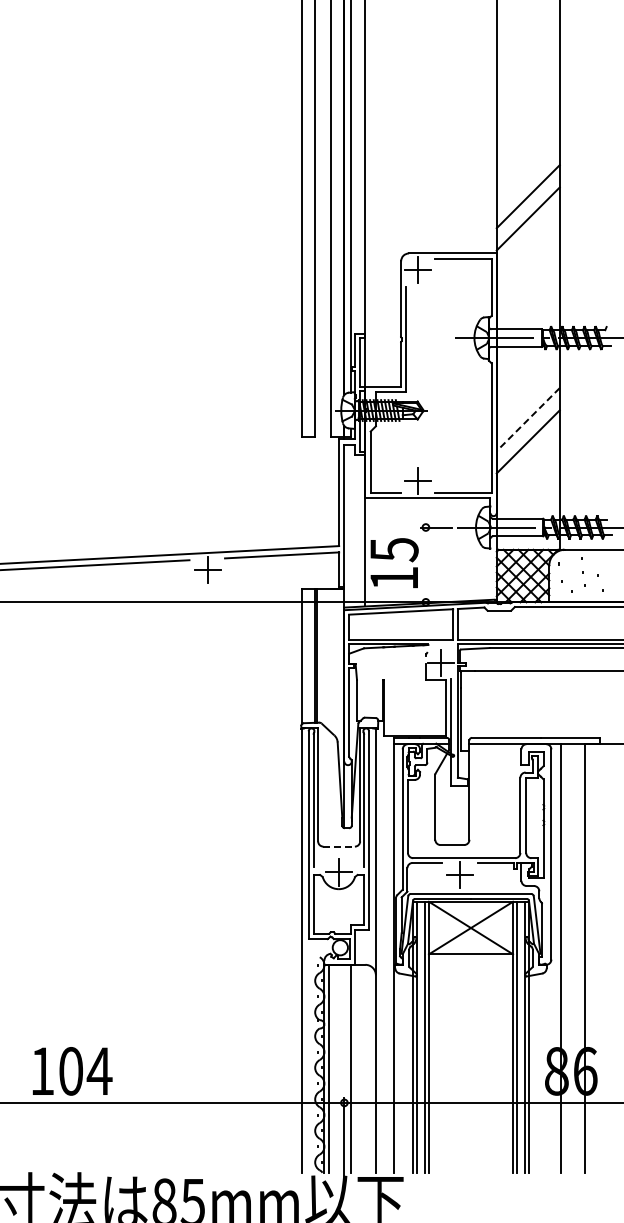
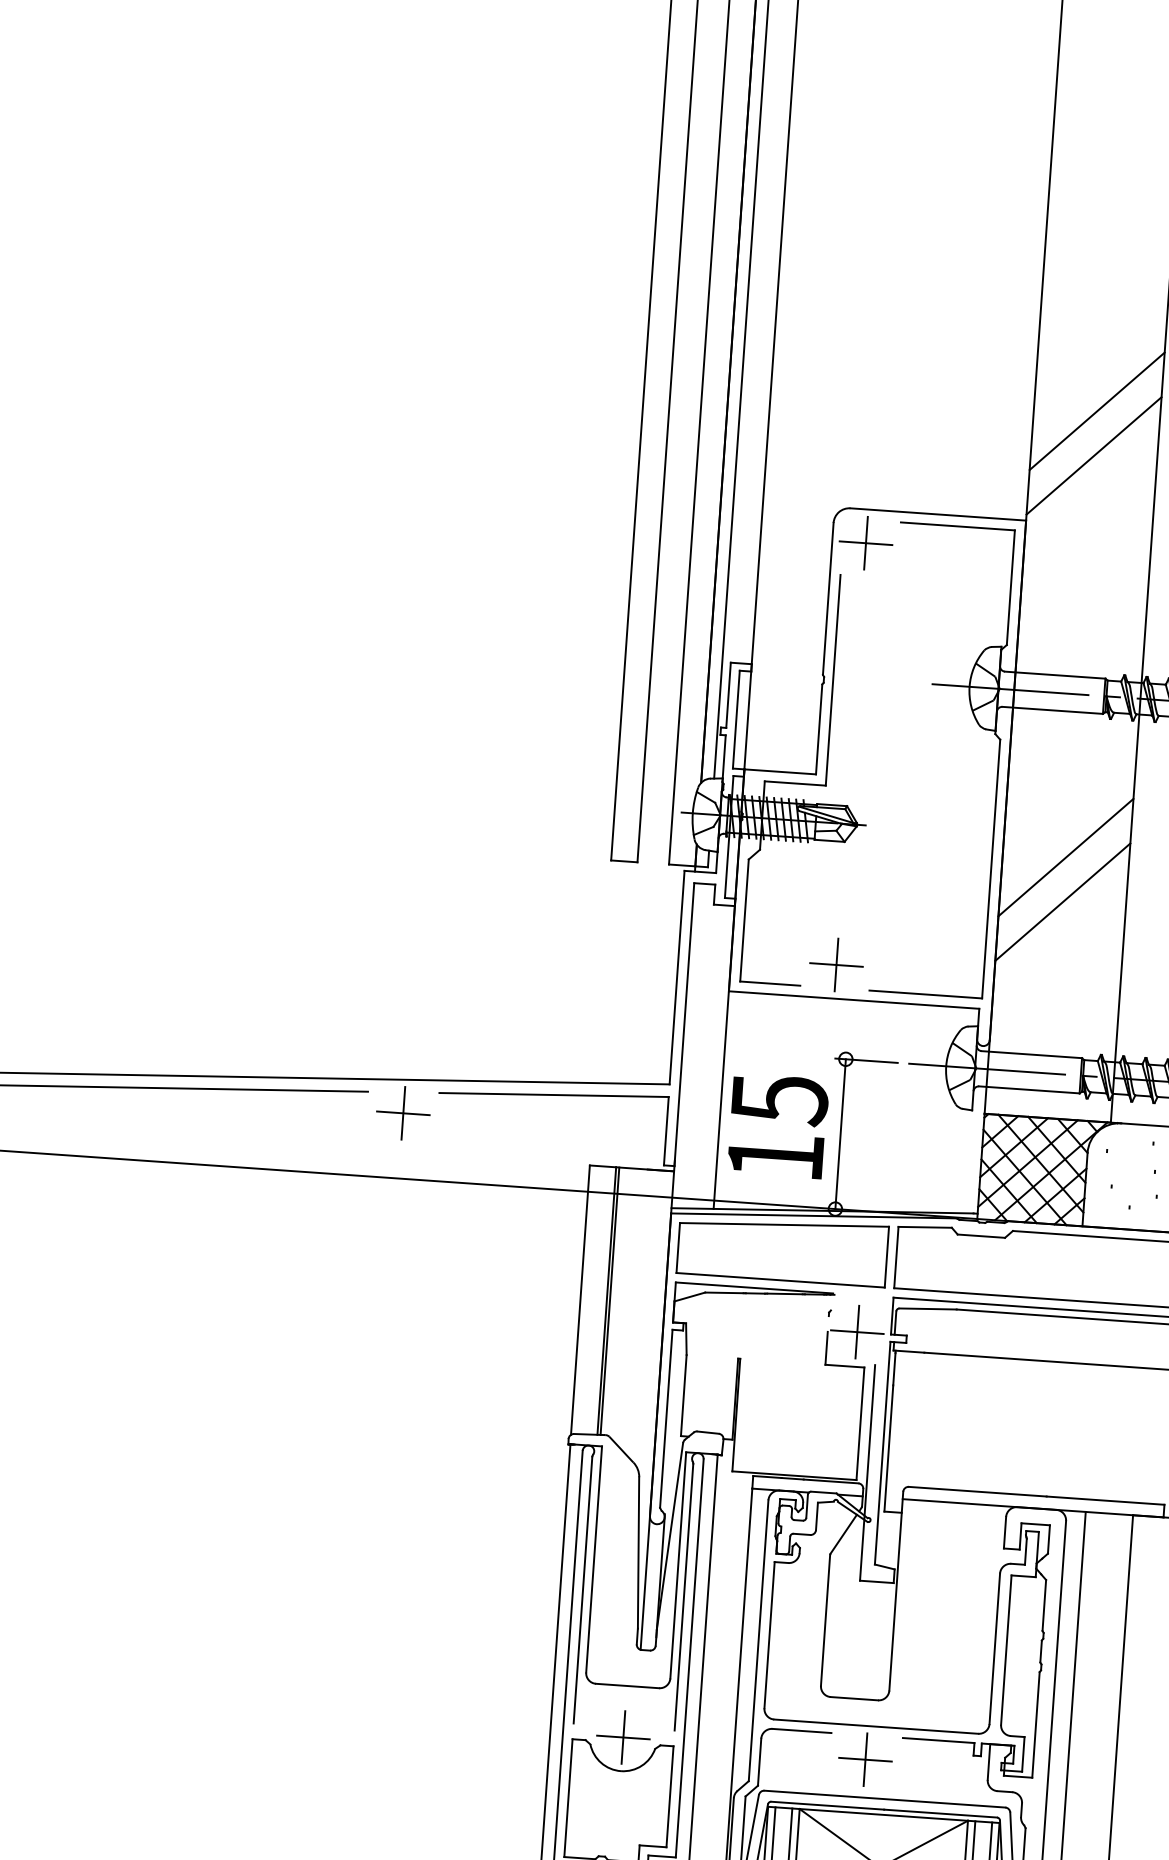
line: (528, 419) -> (1066, 857), dashed -> solid
line: (425, 564) -> (839, 1133), added
line: (339, 846) -> (628, 1685), dashed -> solid

